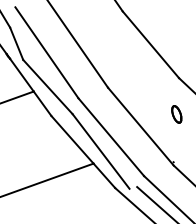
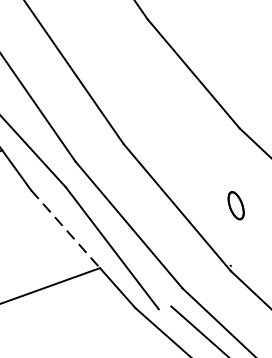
part: (176, 114) -> (235, 205), moved
line: (72, 139) -> (65, 228), solid -> dashed

